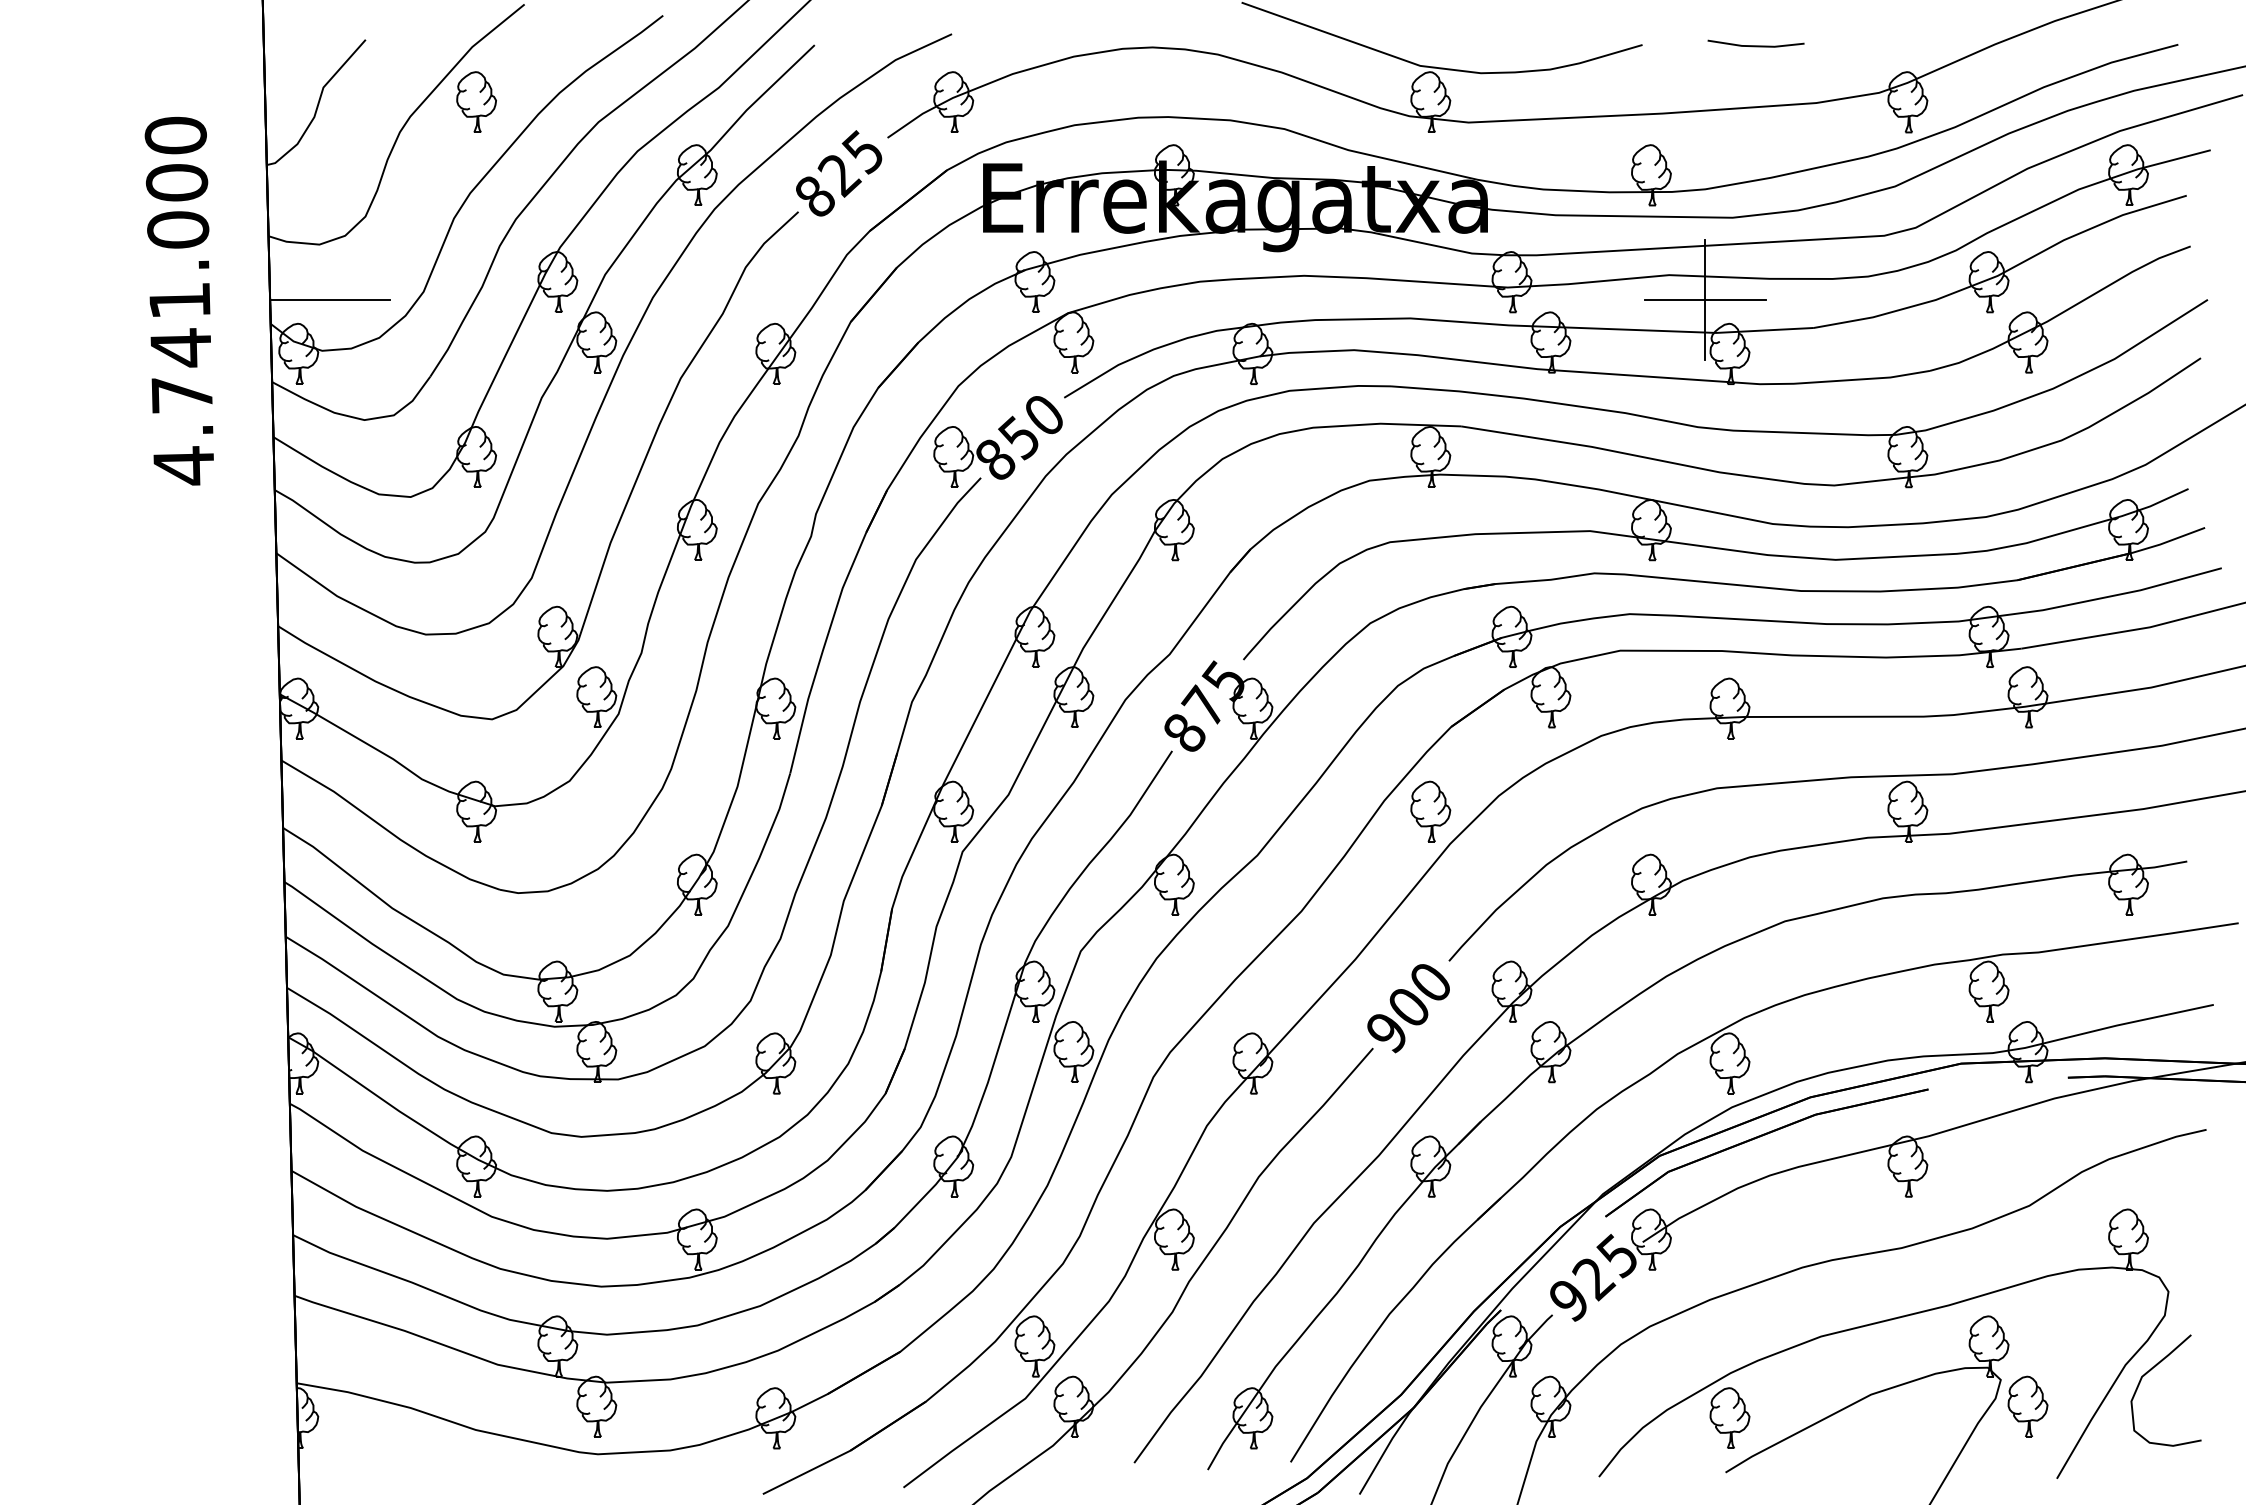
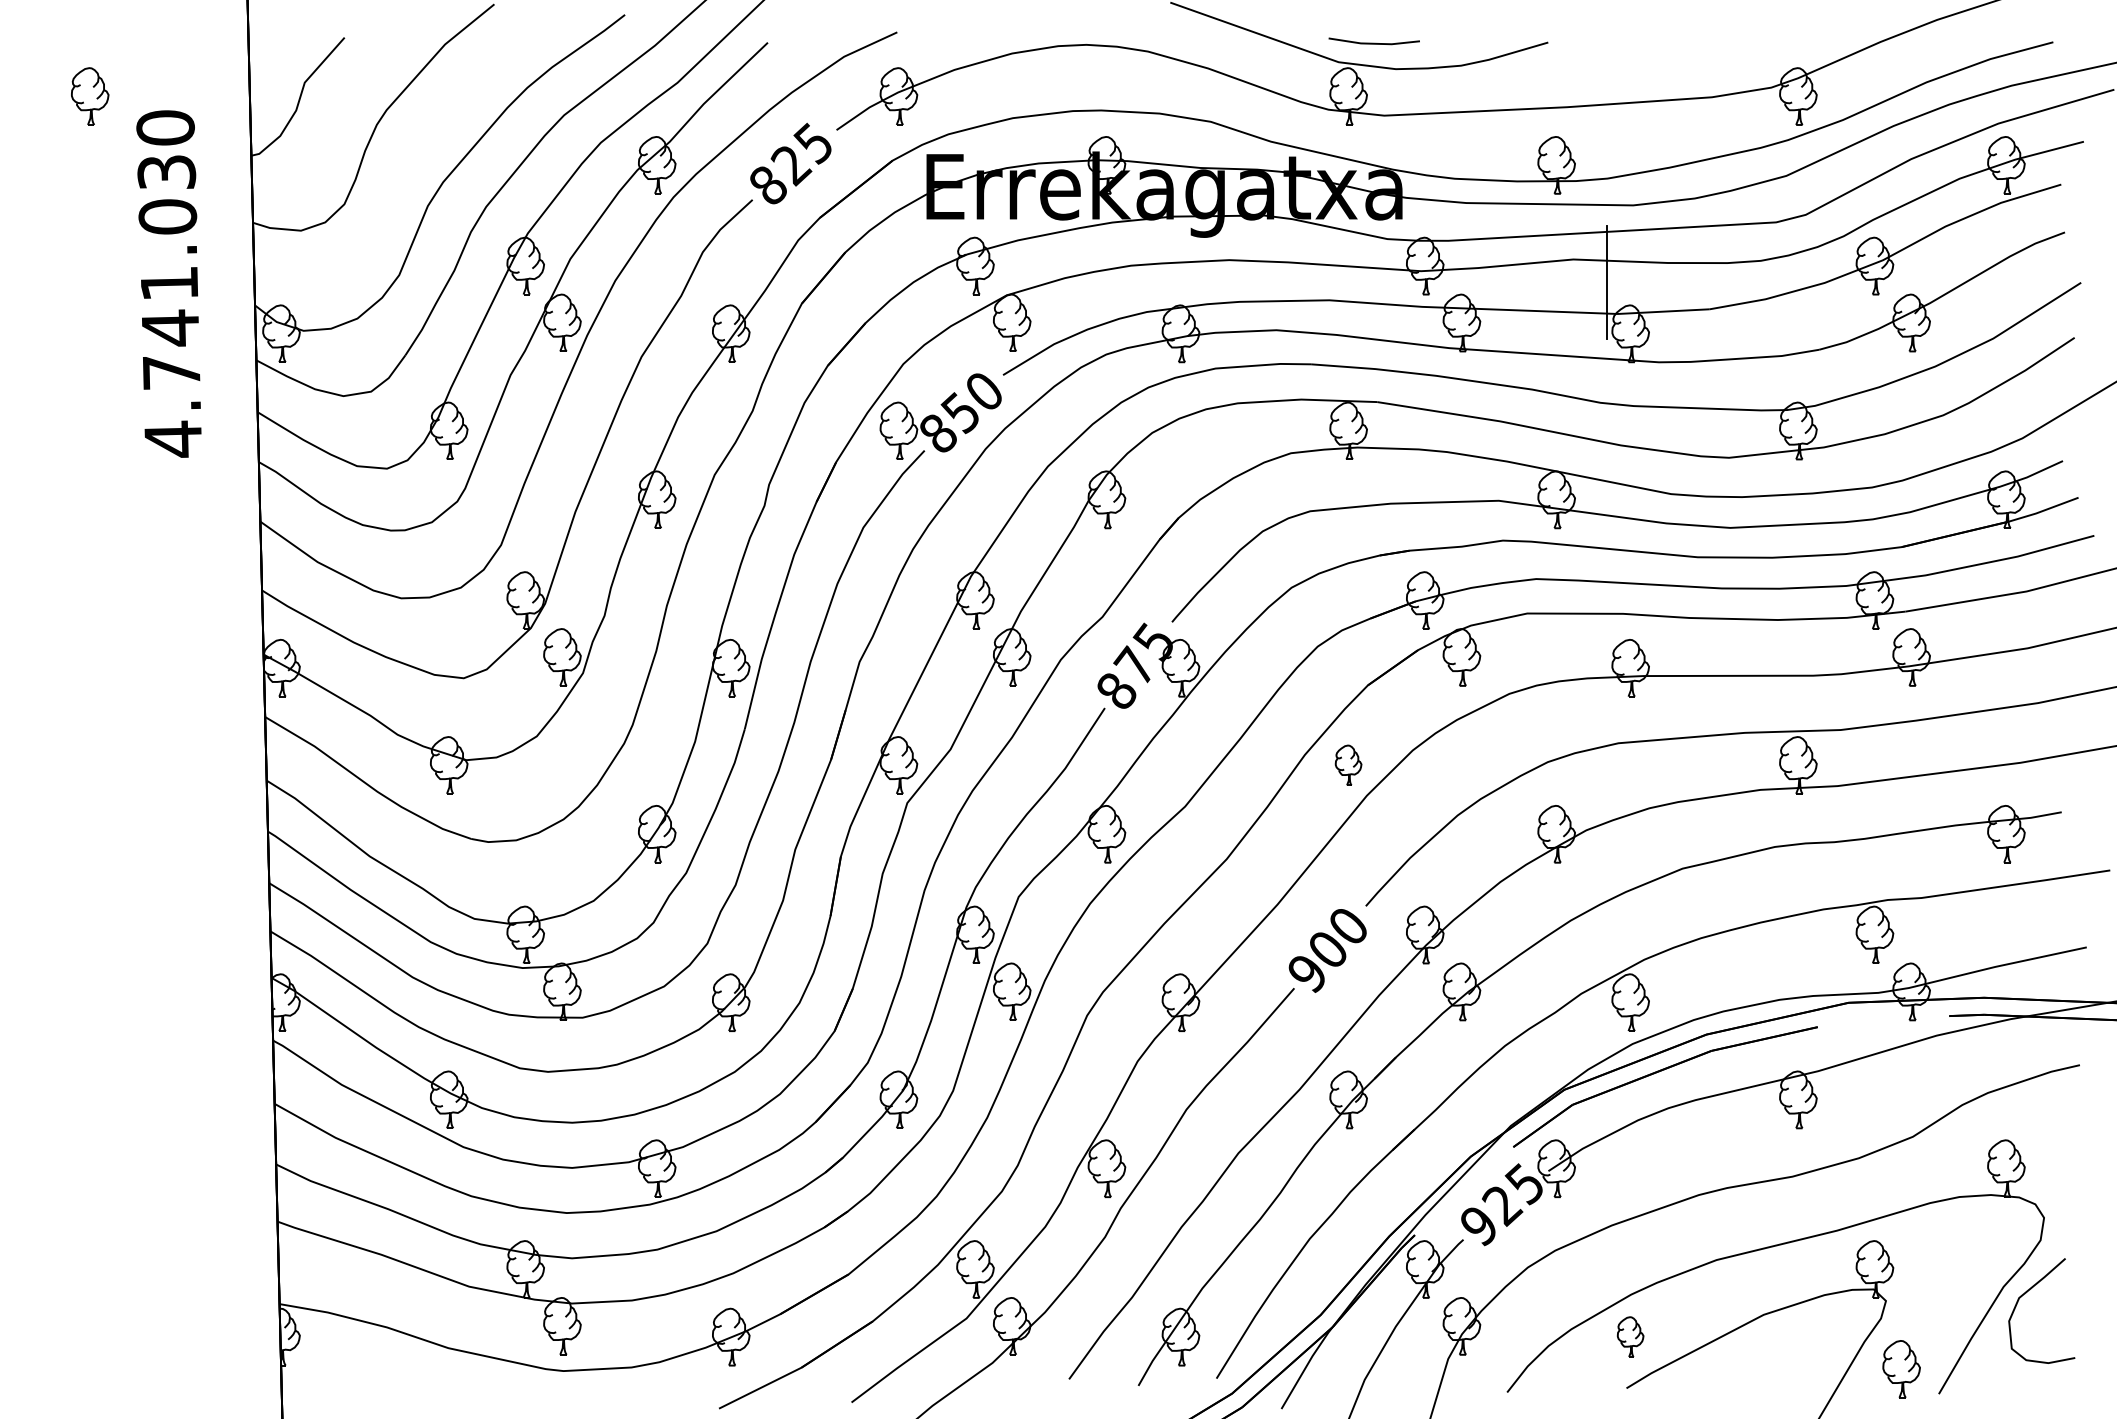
line: (1755, 44) -> (1373, 42), moved
part: (476, 102) -> (90, 96), moved
text: (176, 181) -> (166, 171), 4.741.000 -> 4.741.030
line: (329, 299) -> (310, 282), removed
line: (1705, 299) -> (1607, 282), removed
part: (1430, 811) -> (1348, 765), size x0.7
part: (2027, 1407) -> (1901, 1369), moved
part: (1729, 1417) -> (1630, 1336), size x0.7

